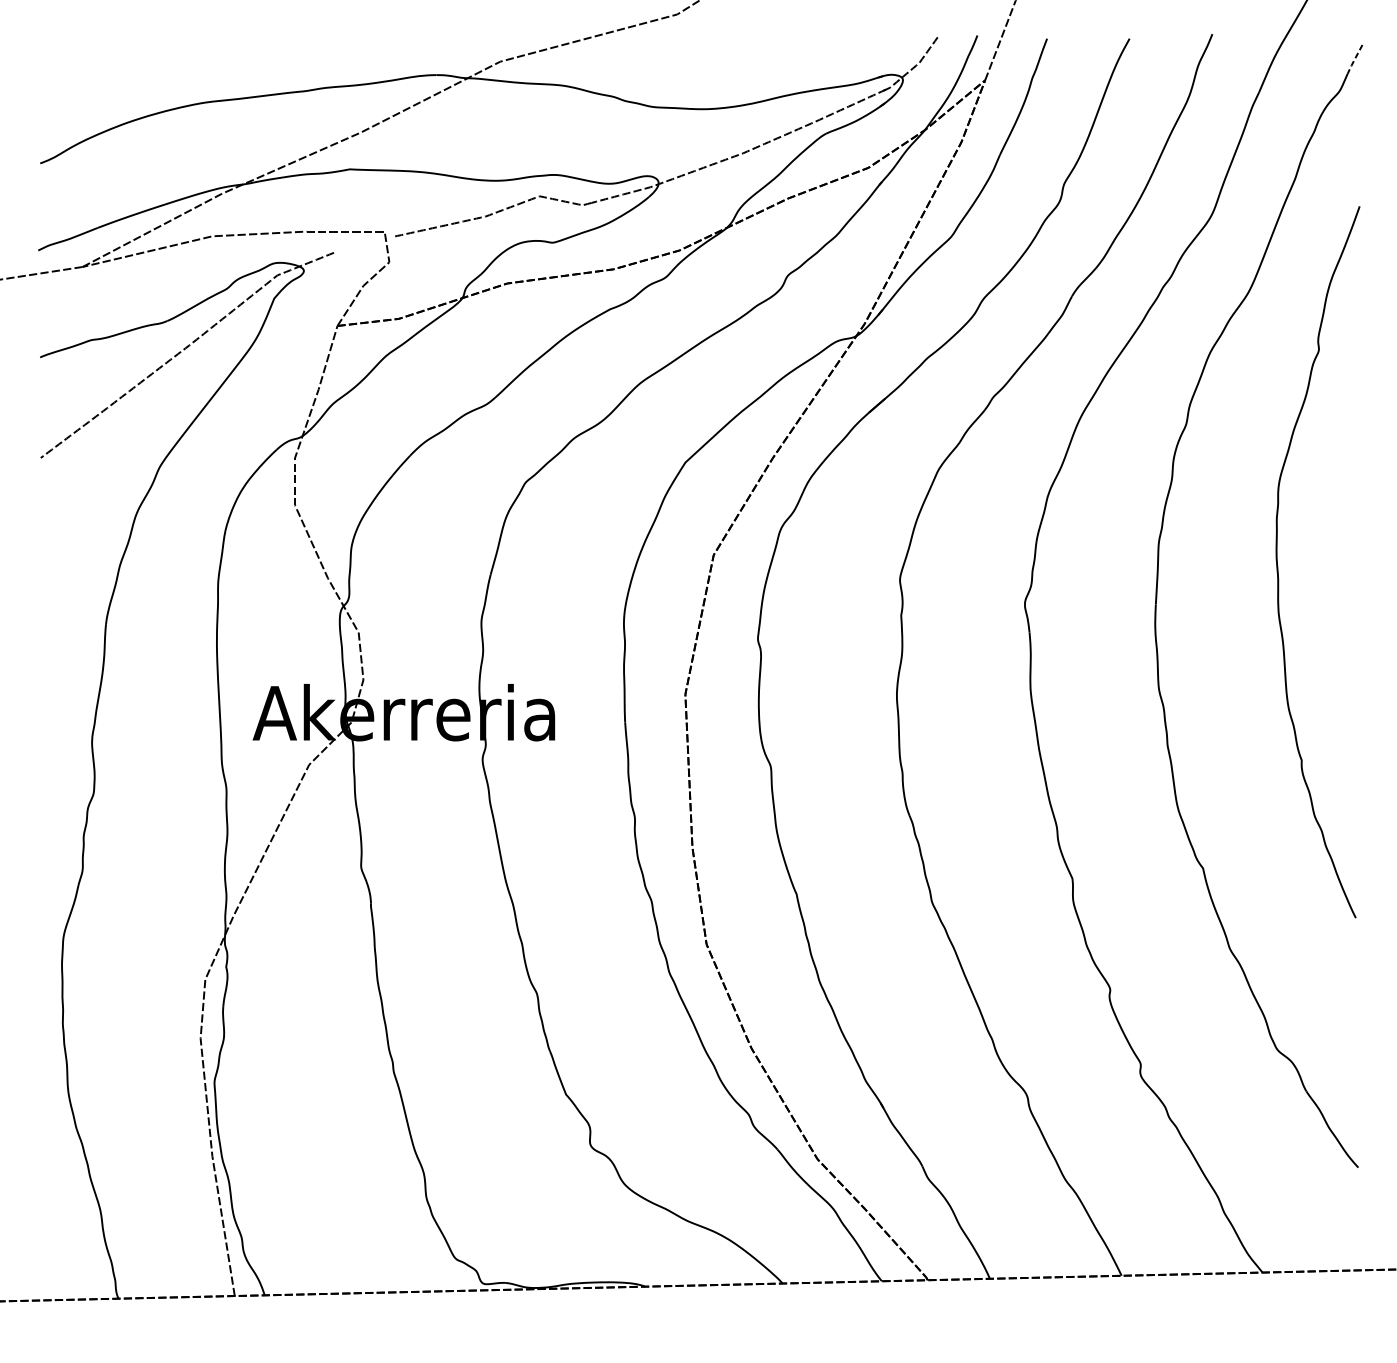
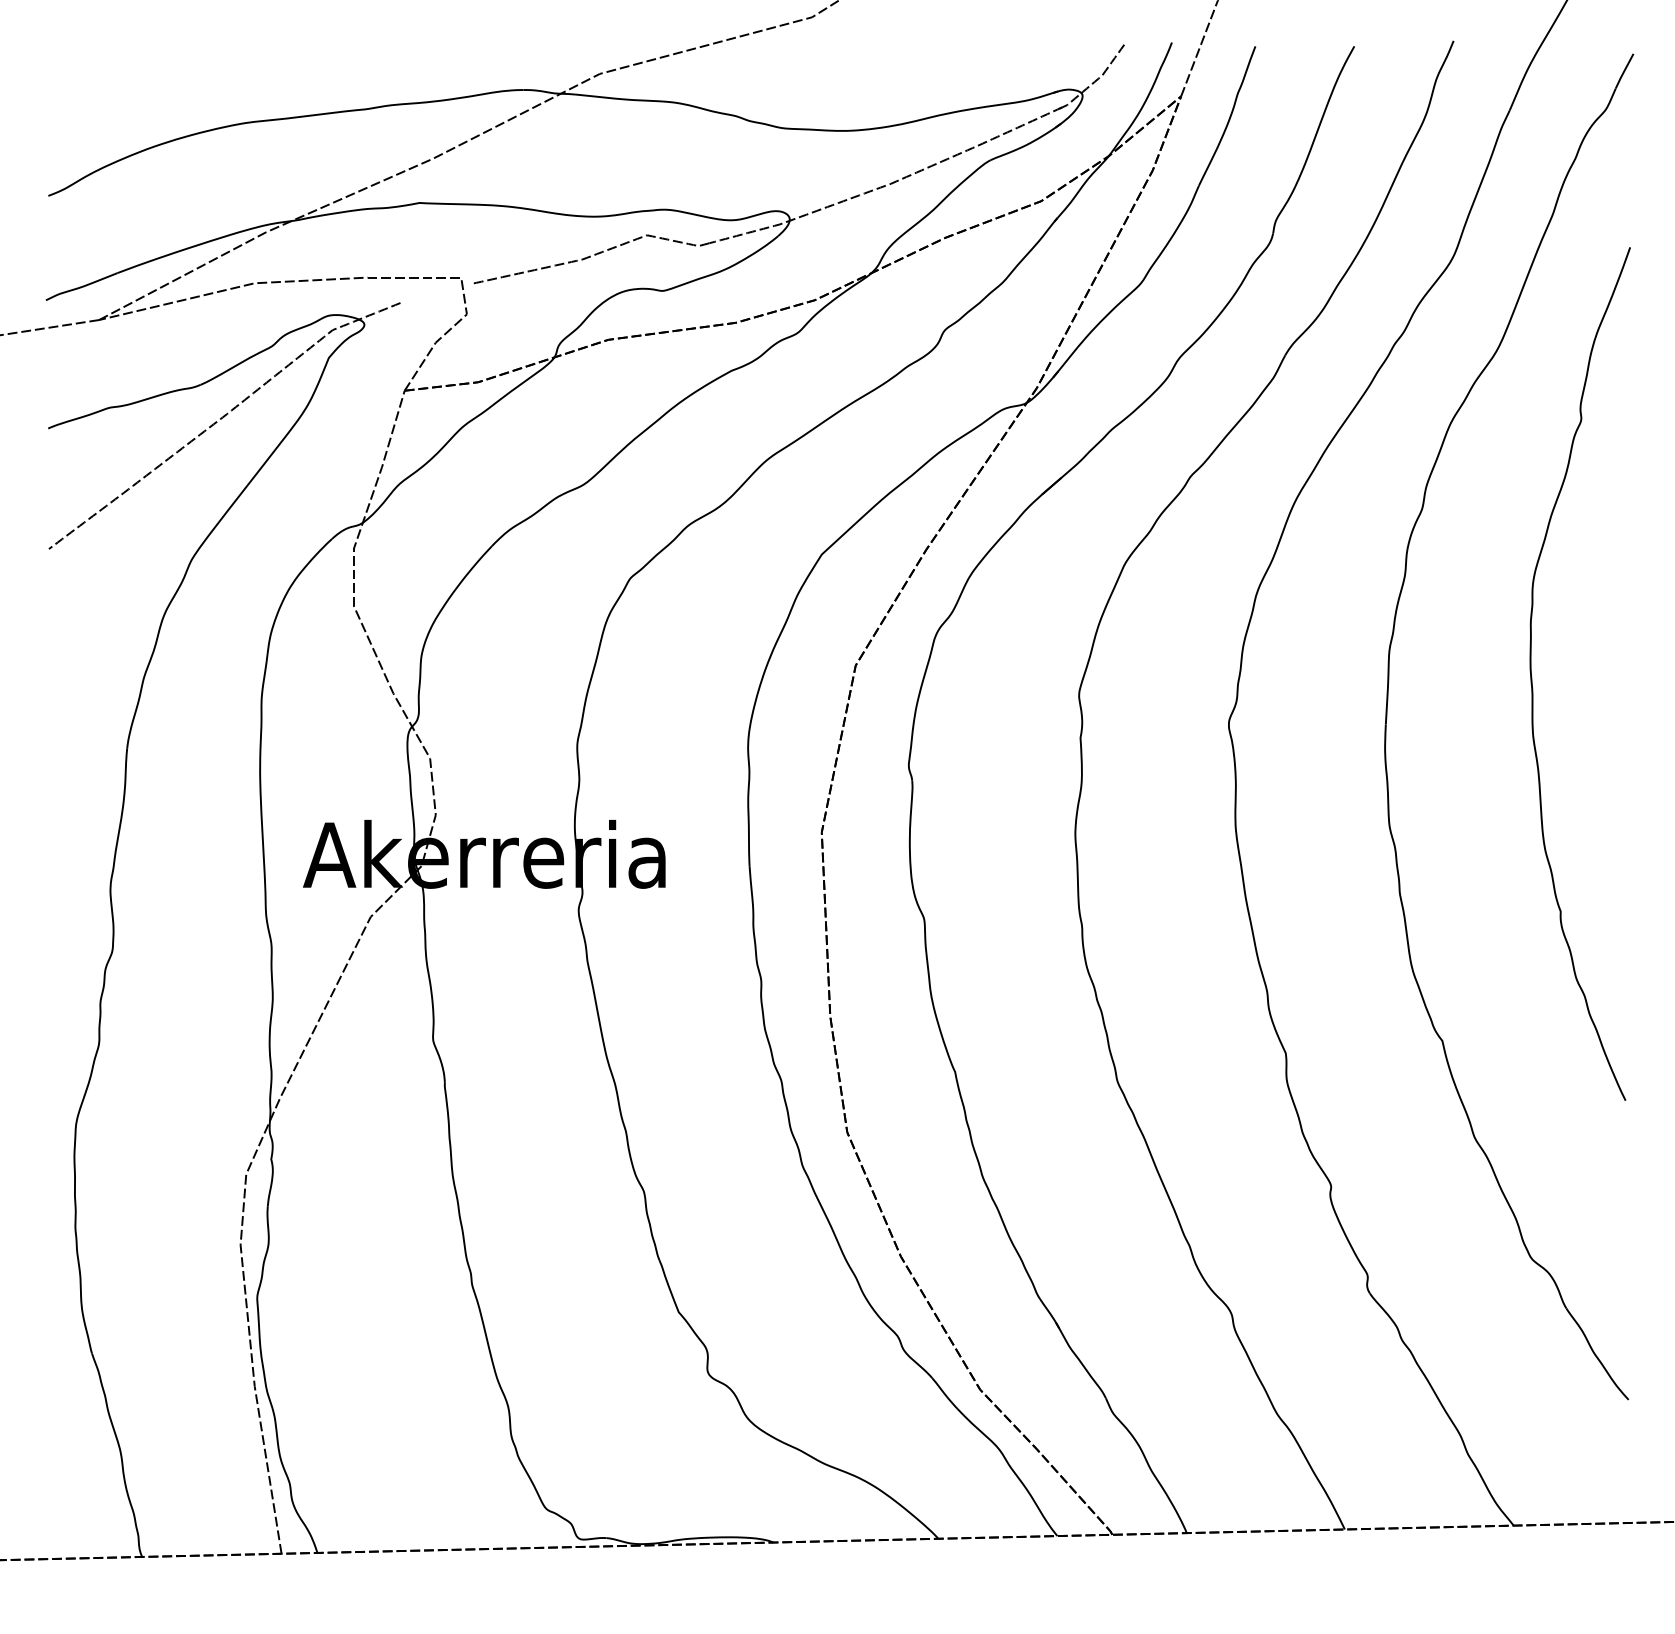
line: (1354, 59) -> (1624, 71), dashed -> solid

